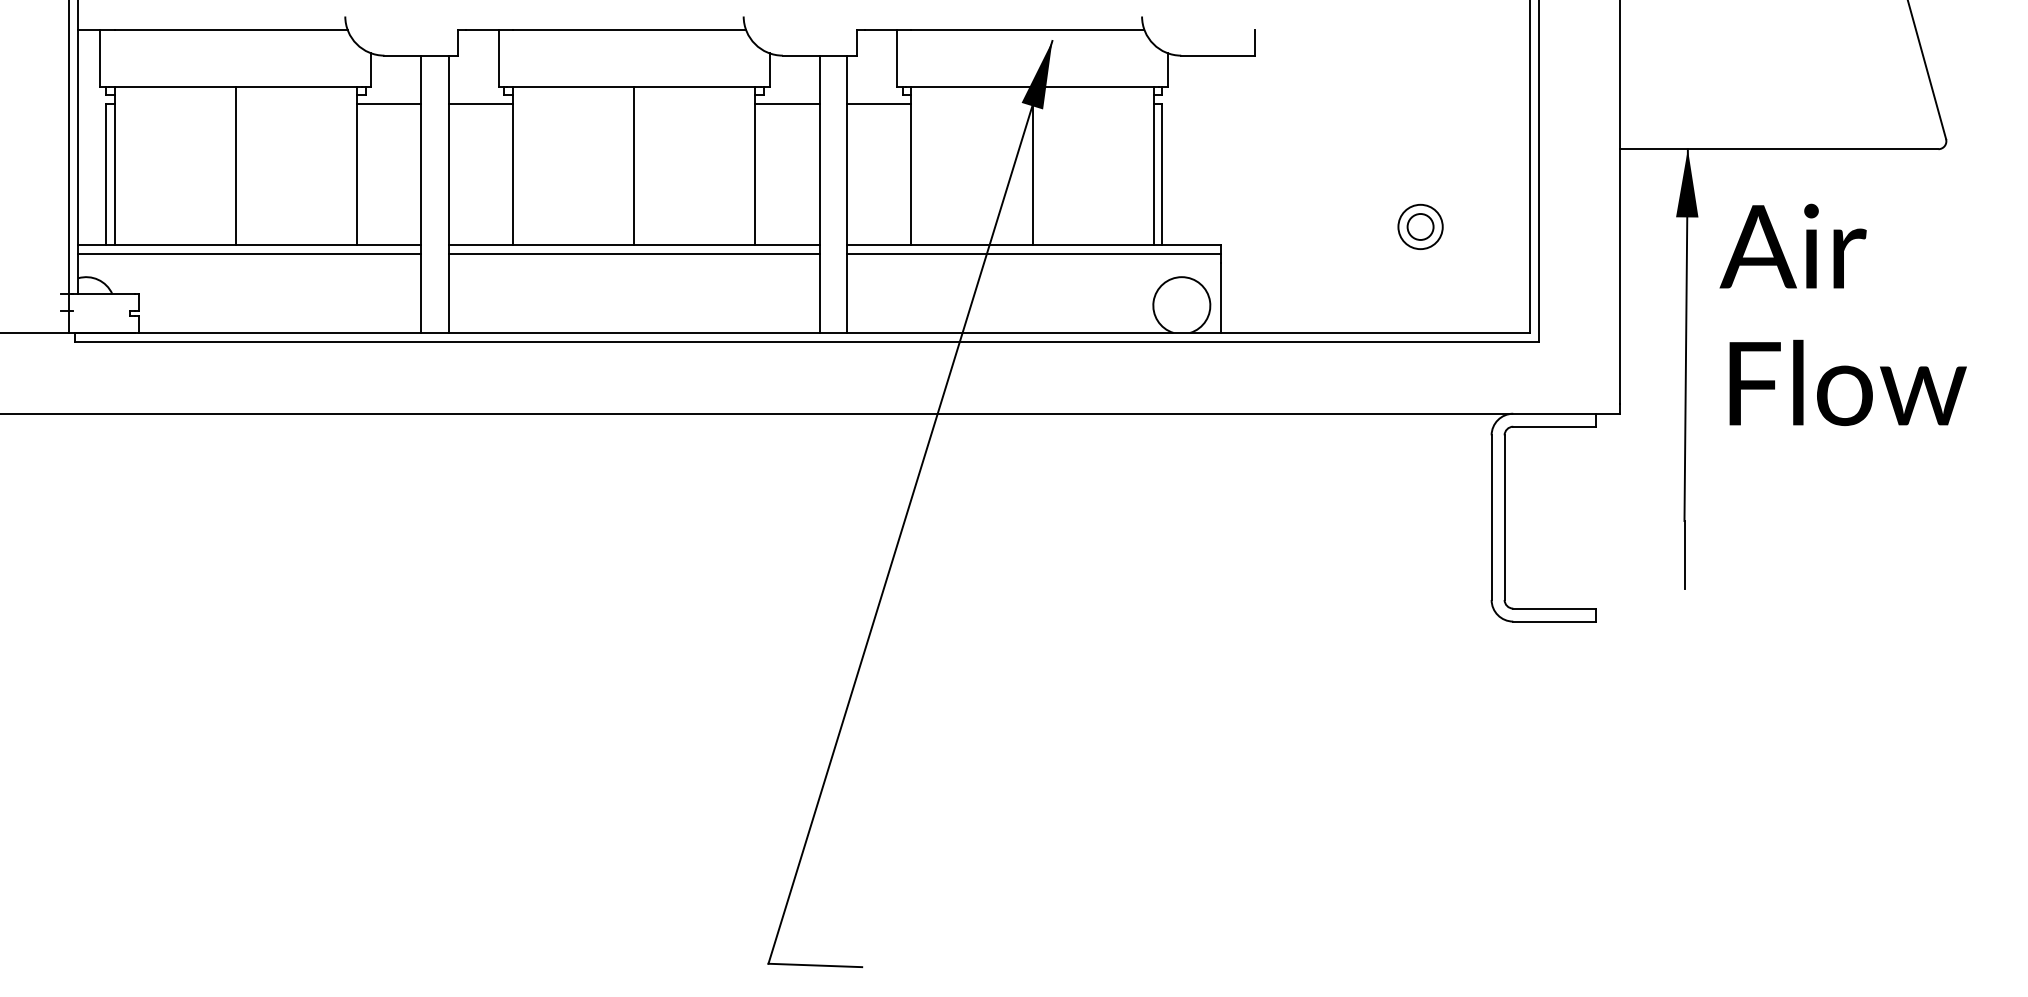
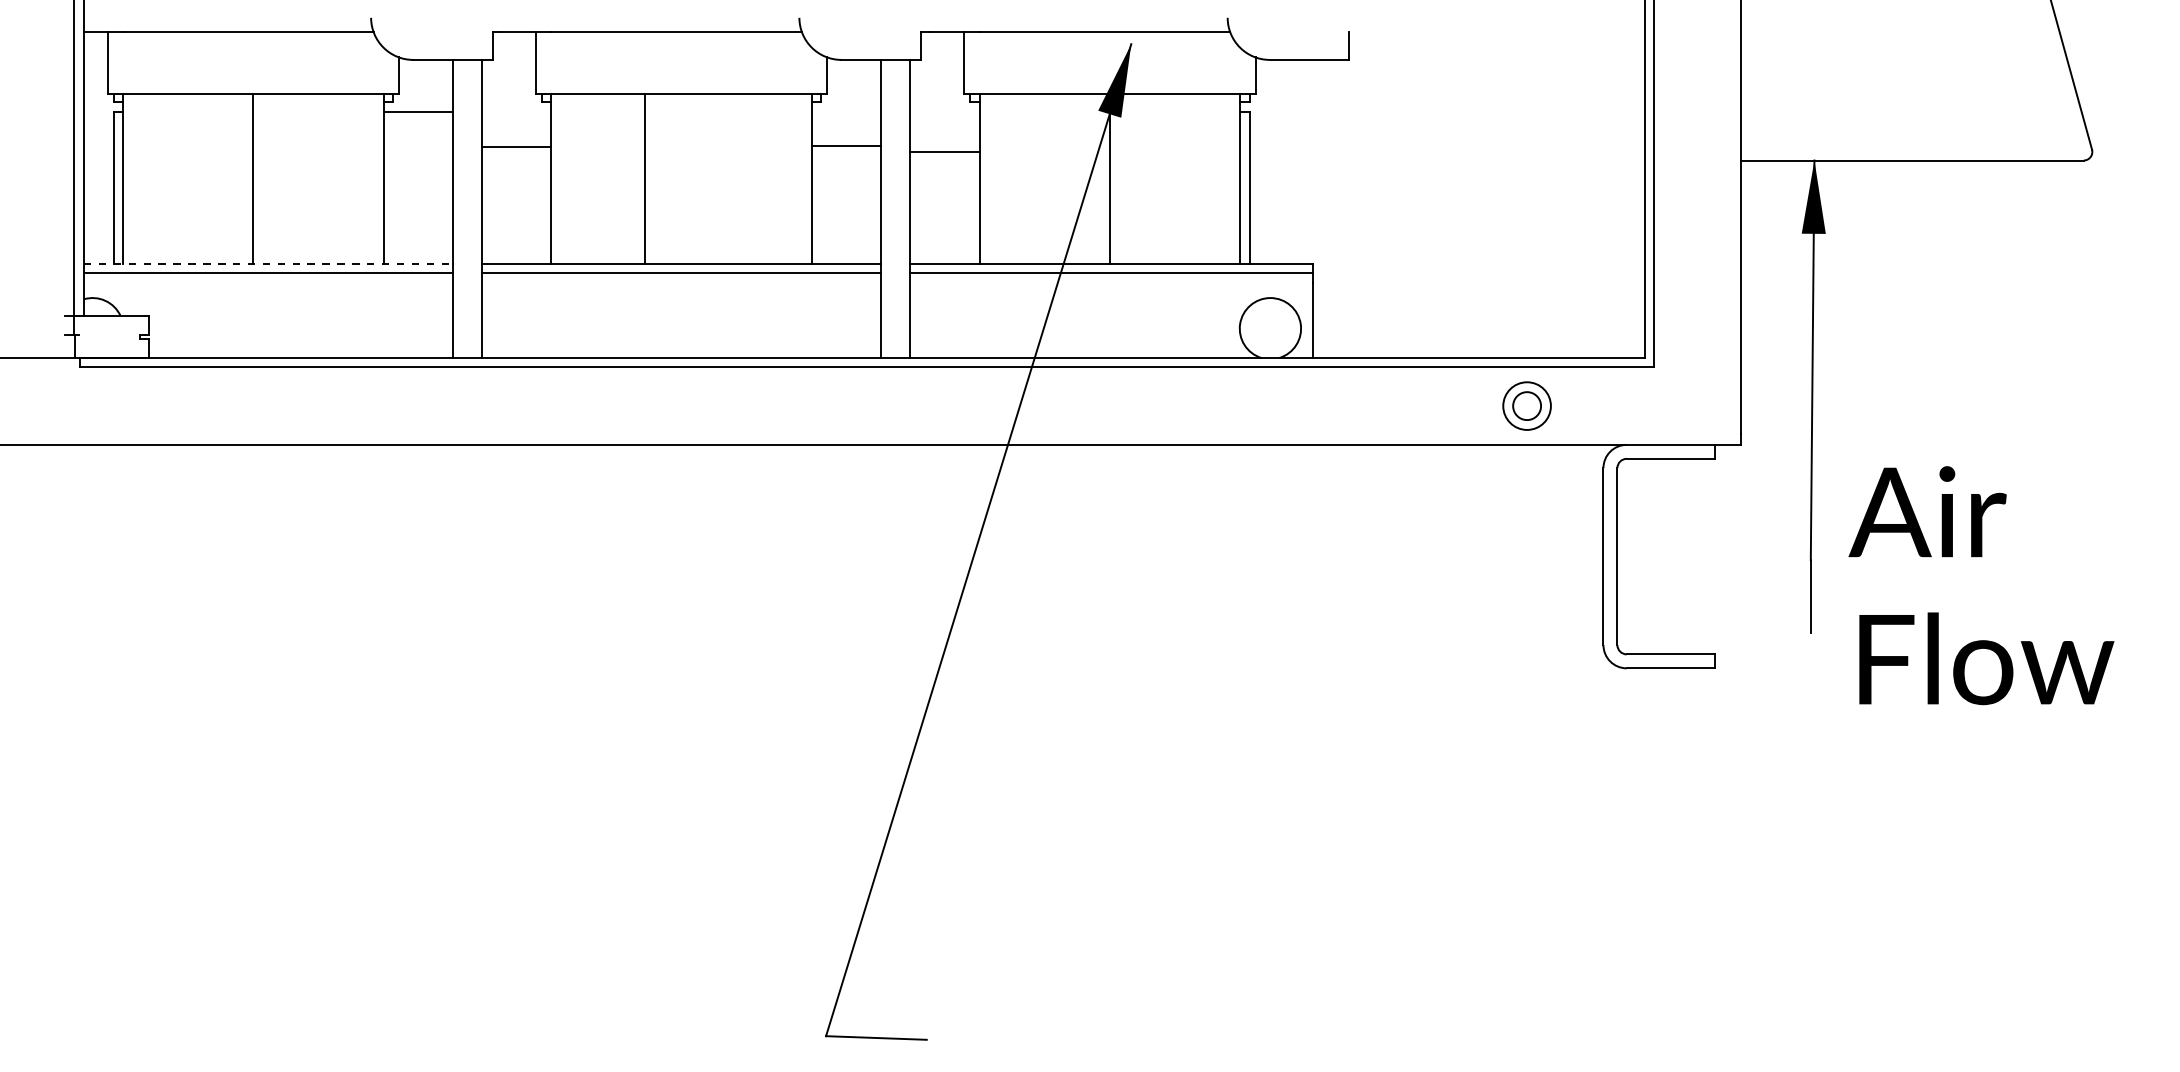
line: (480, 104) -> (516, 147), moved
line: (787, 104) -> (846, 146), moved
line: (878, 104) -> (944, 152), moved
line: (634, 165) -> (644, 178), moved
part: (1420, 226) -> (1526, 405), moved
line: (249, 245) -> (268, 263), solid -> dashed
text: (1843, 314) -> (1981, 585), moved

